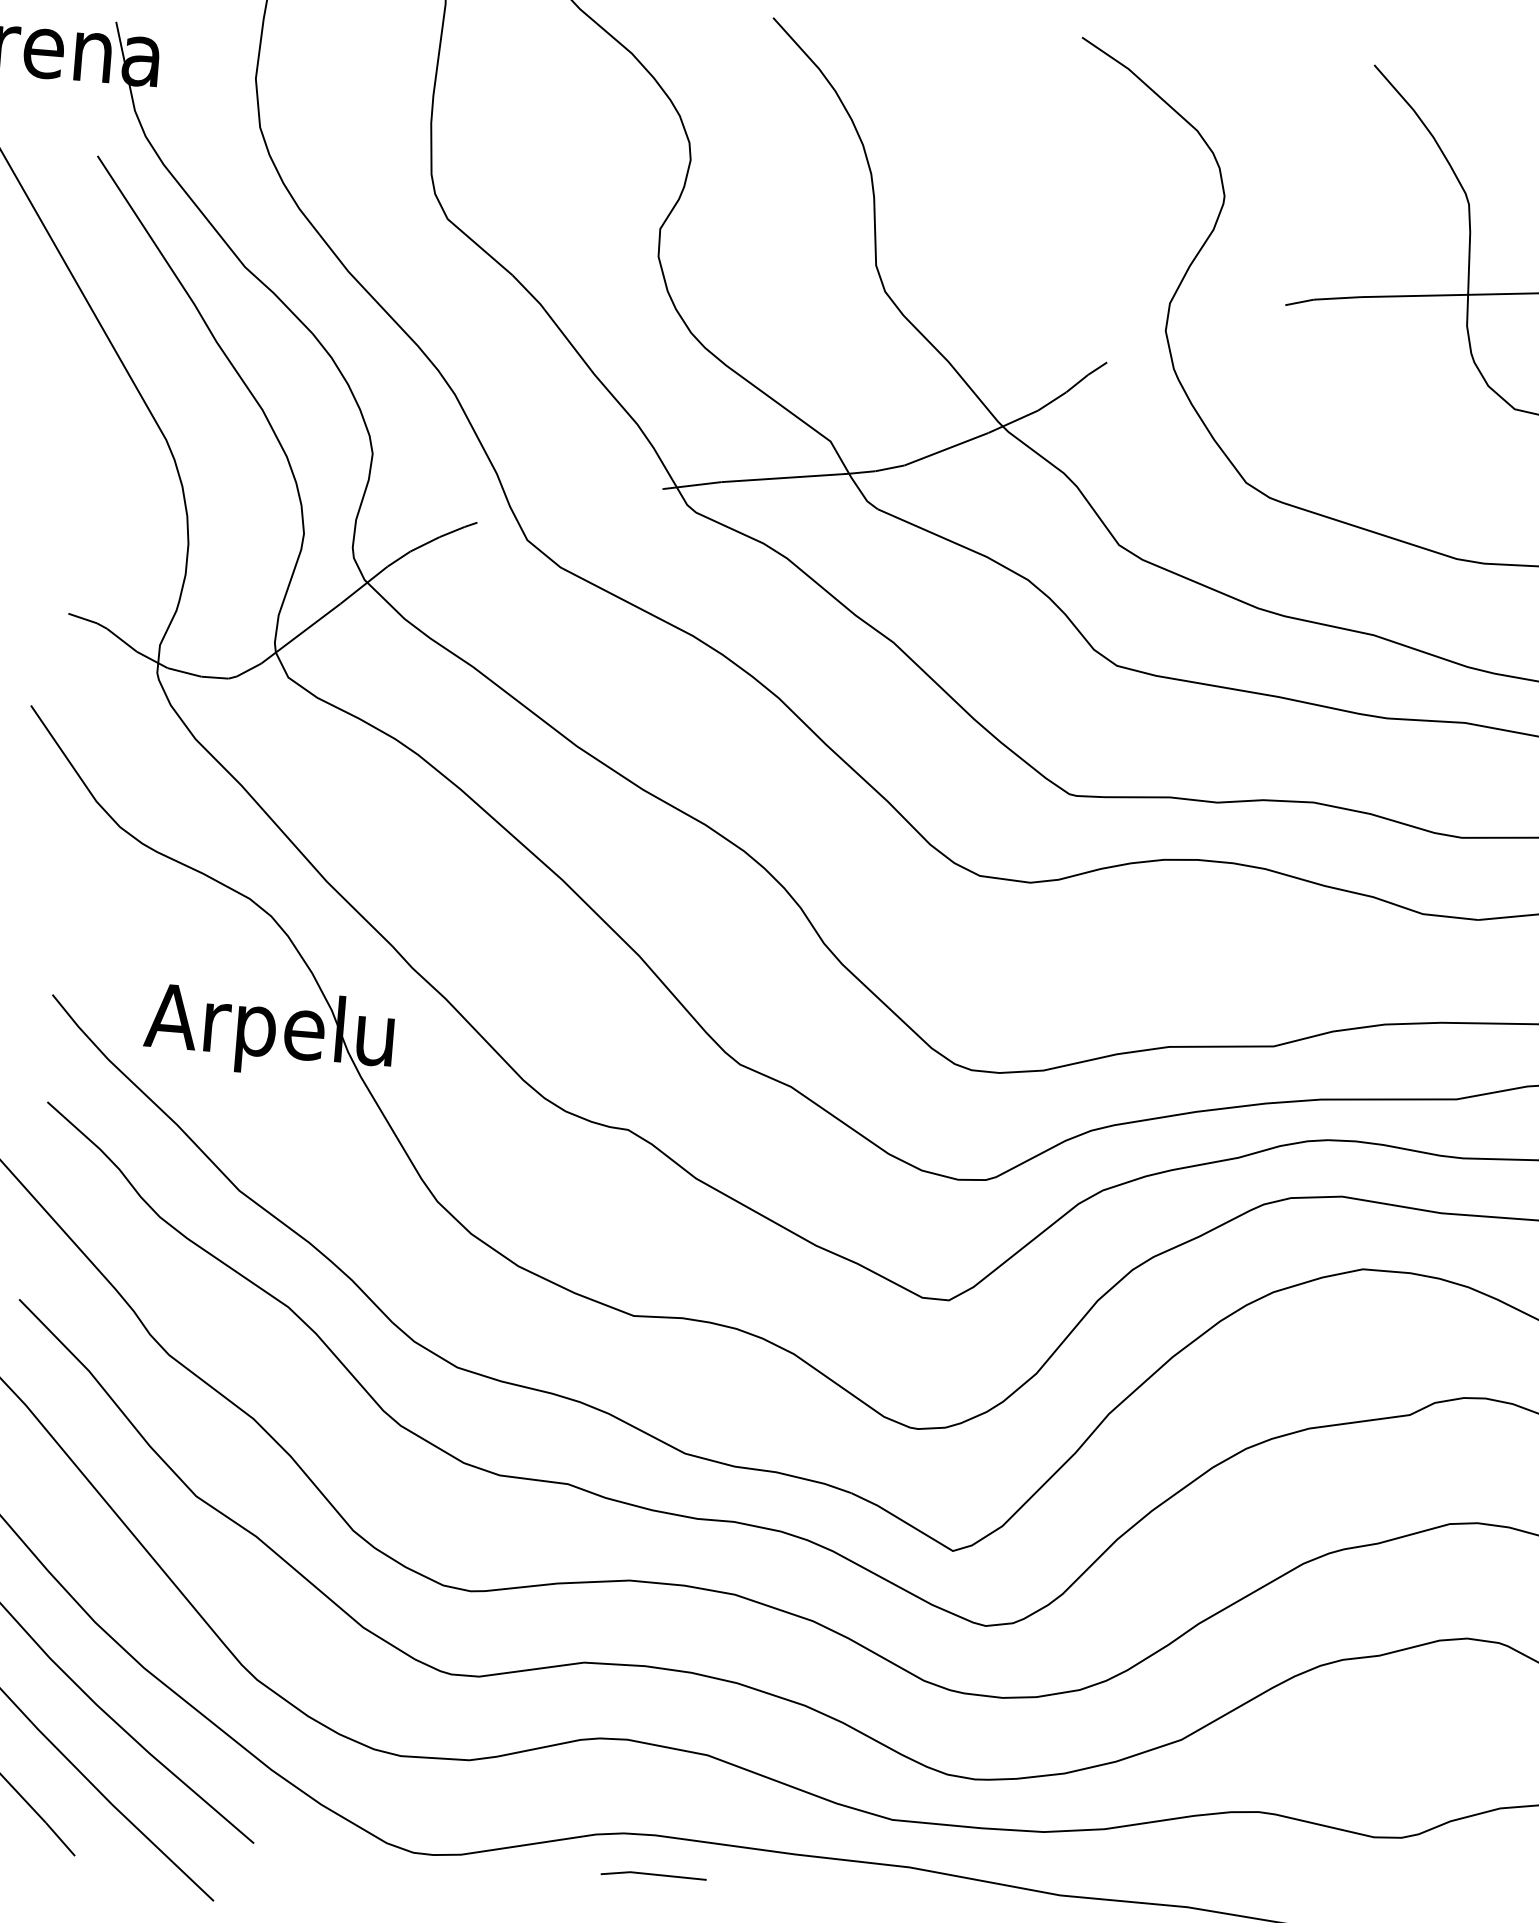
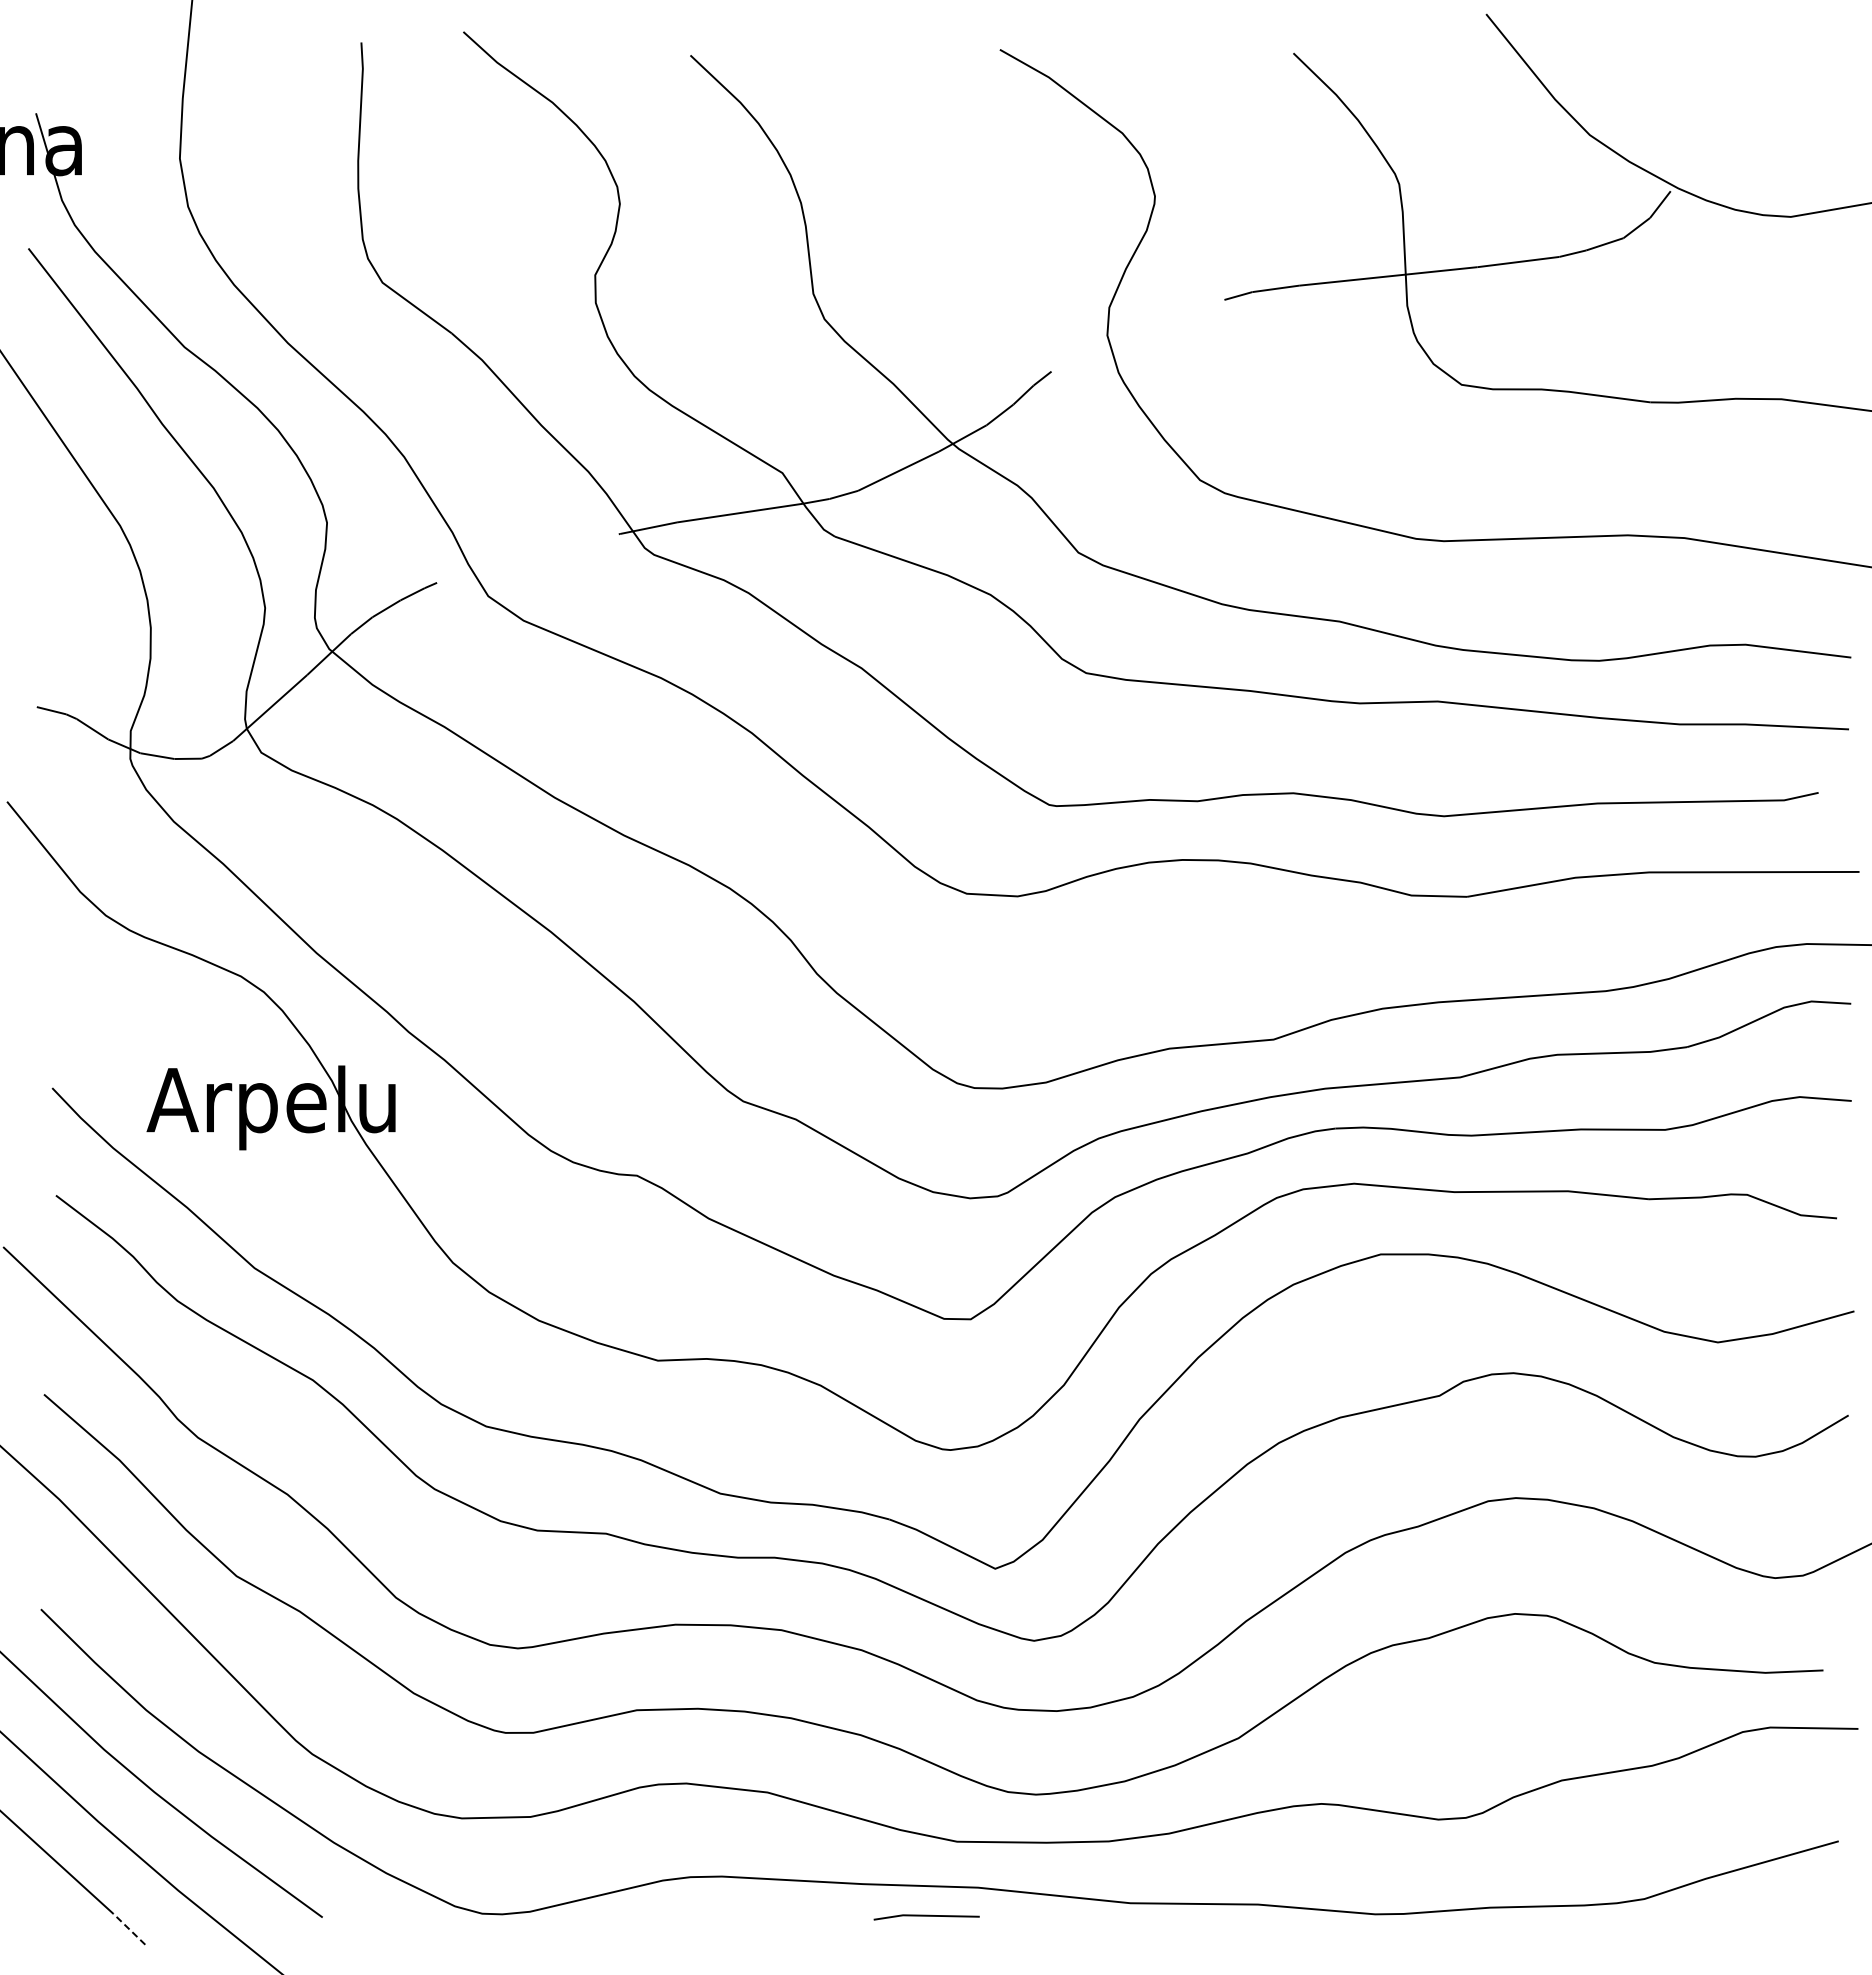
line: (60, 1839) -> (129, 1929), solid -> dashed
line: (653, 1875) -> (926, 1916), moved

